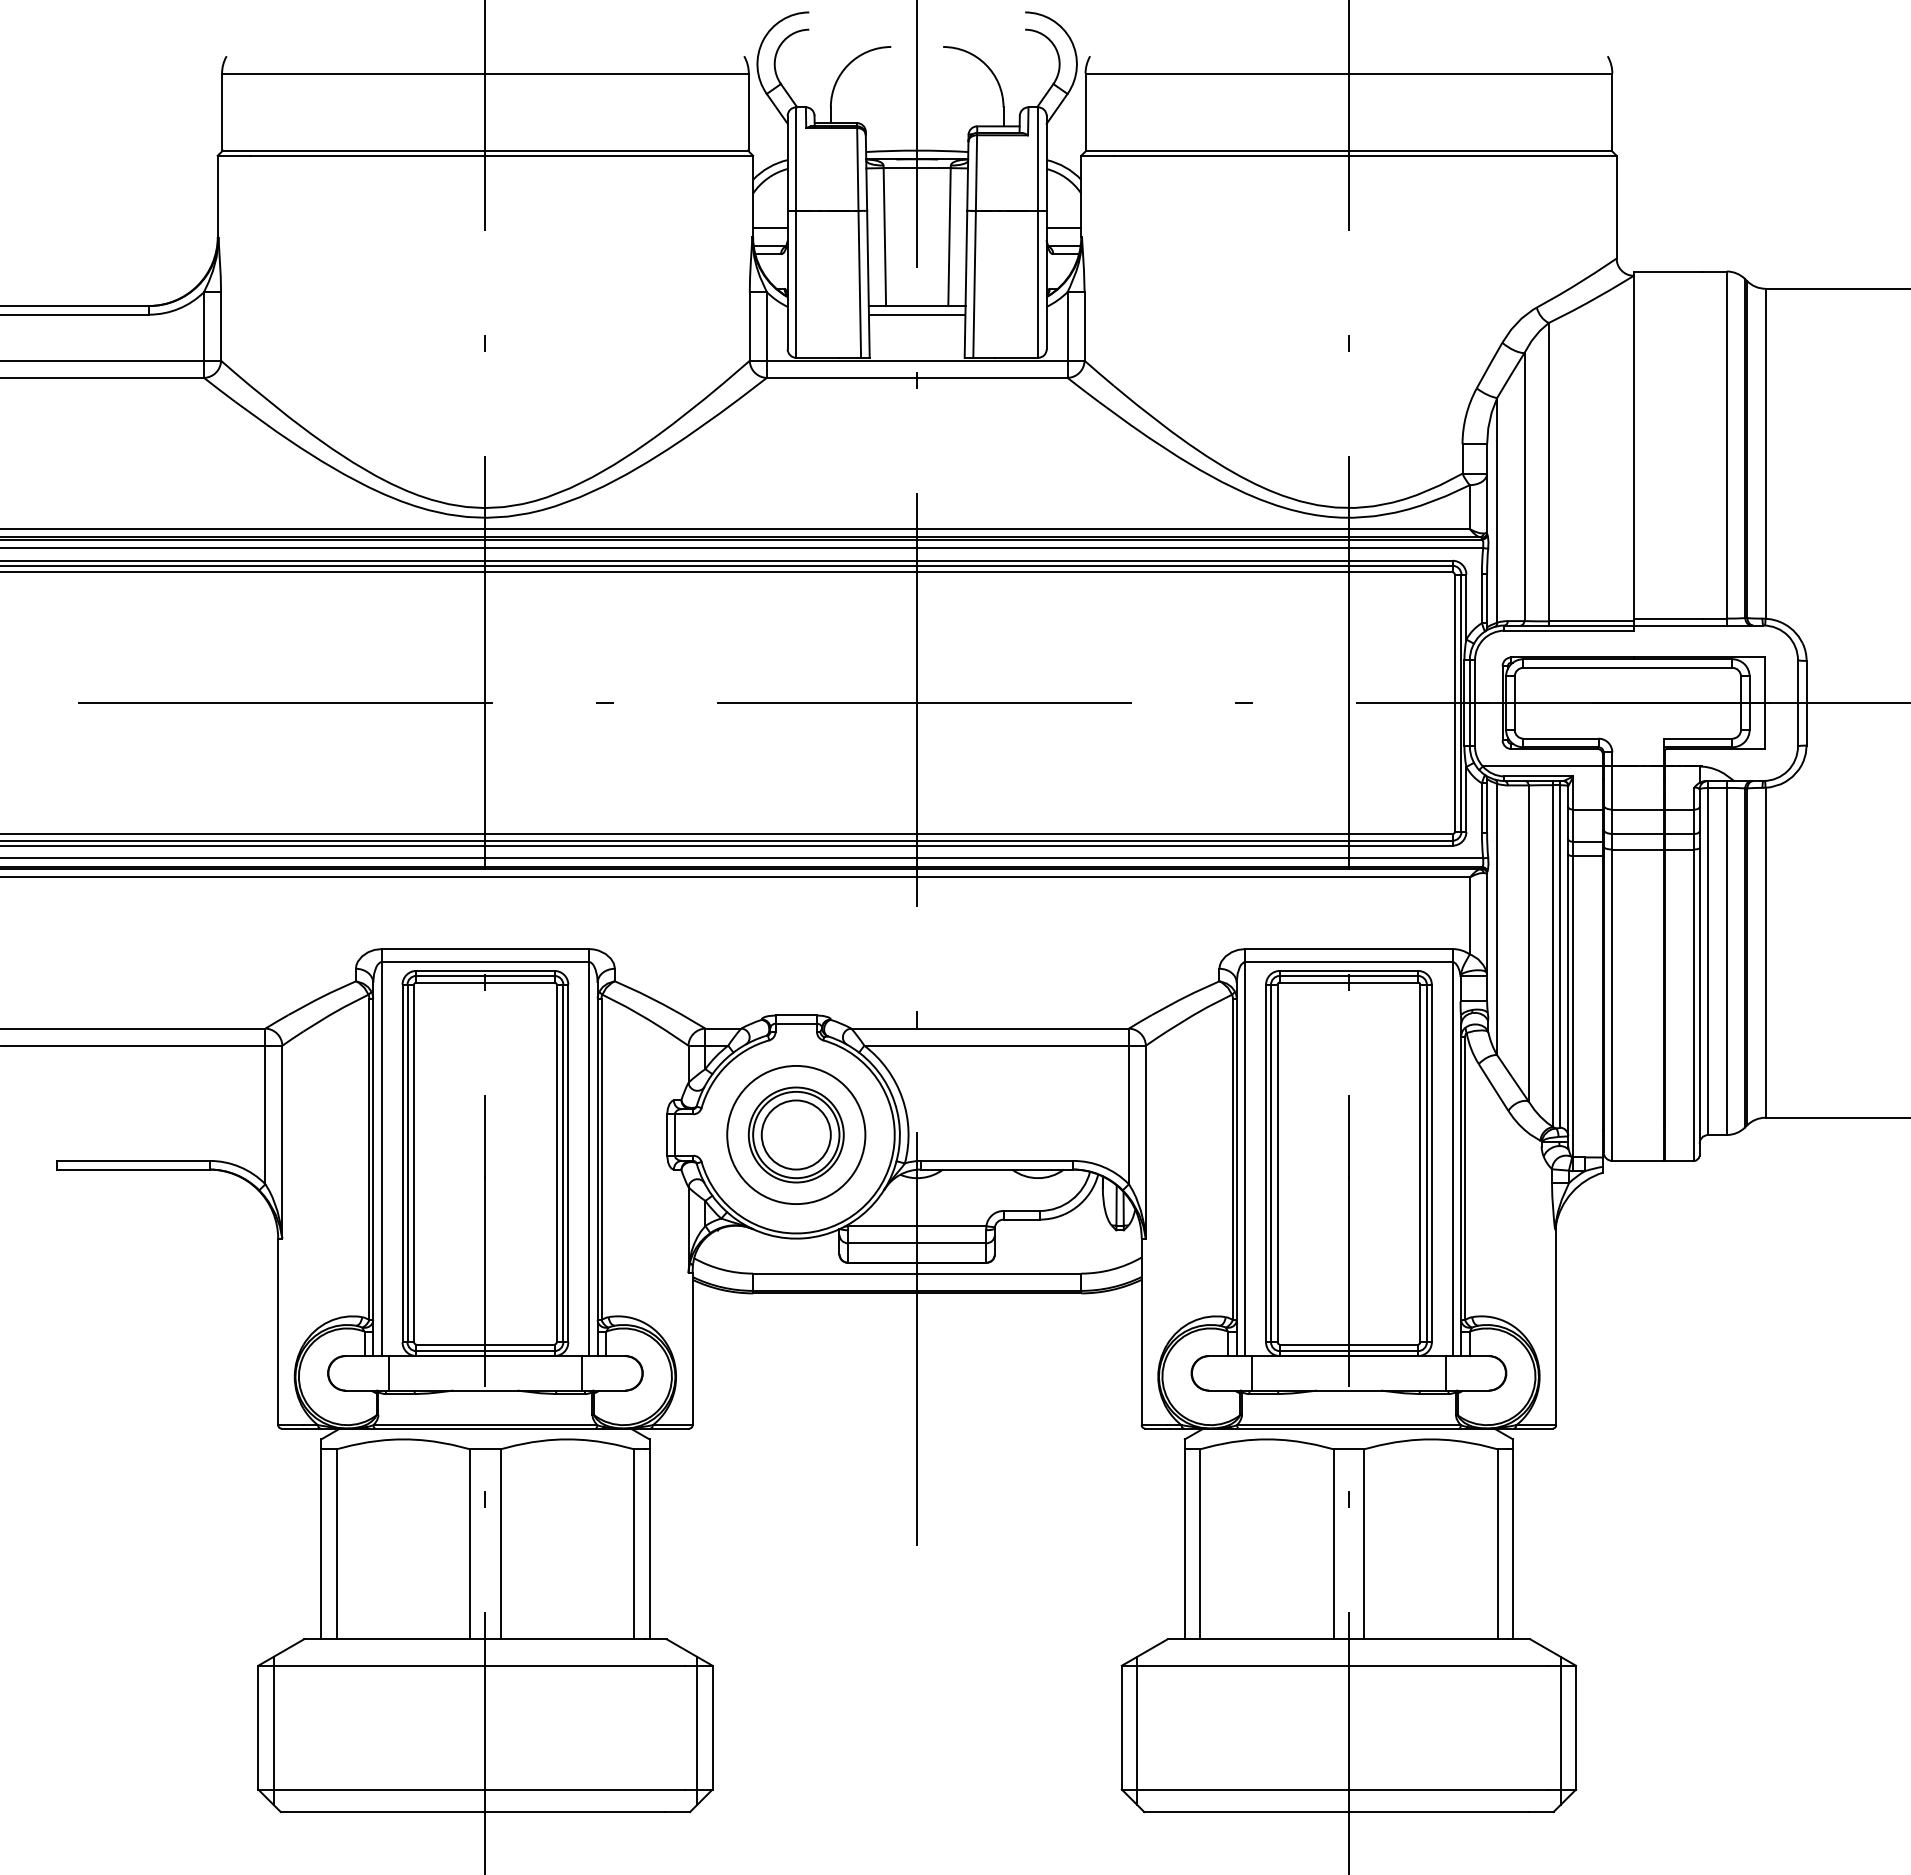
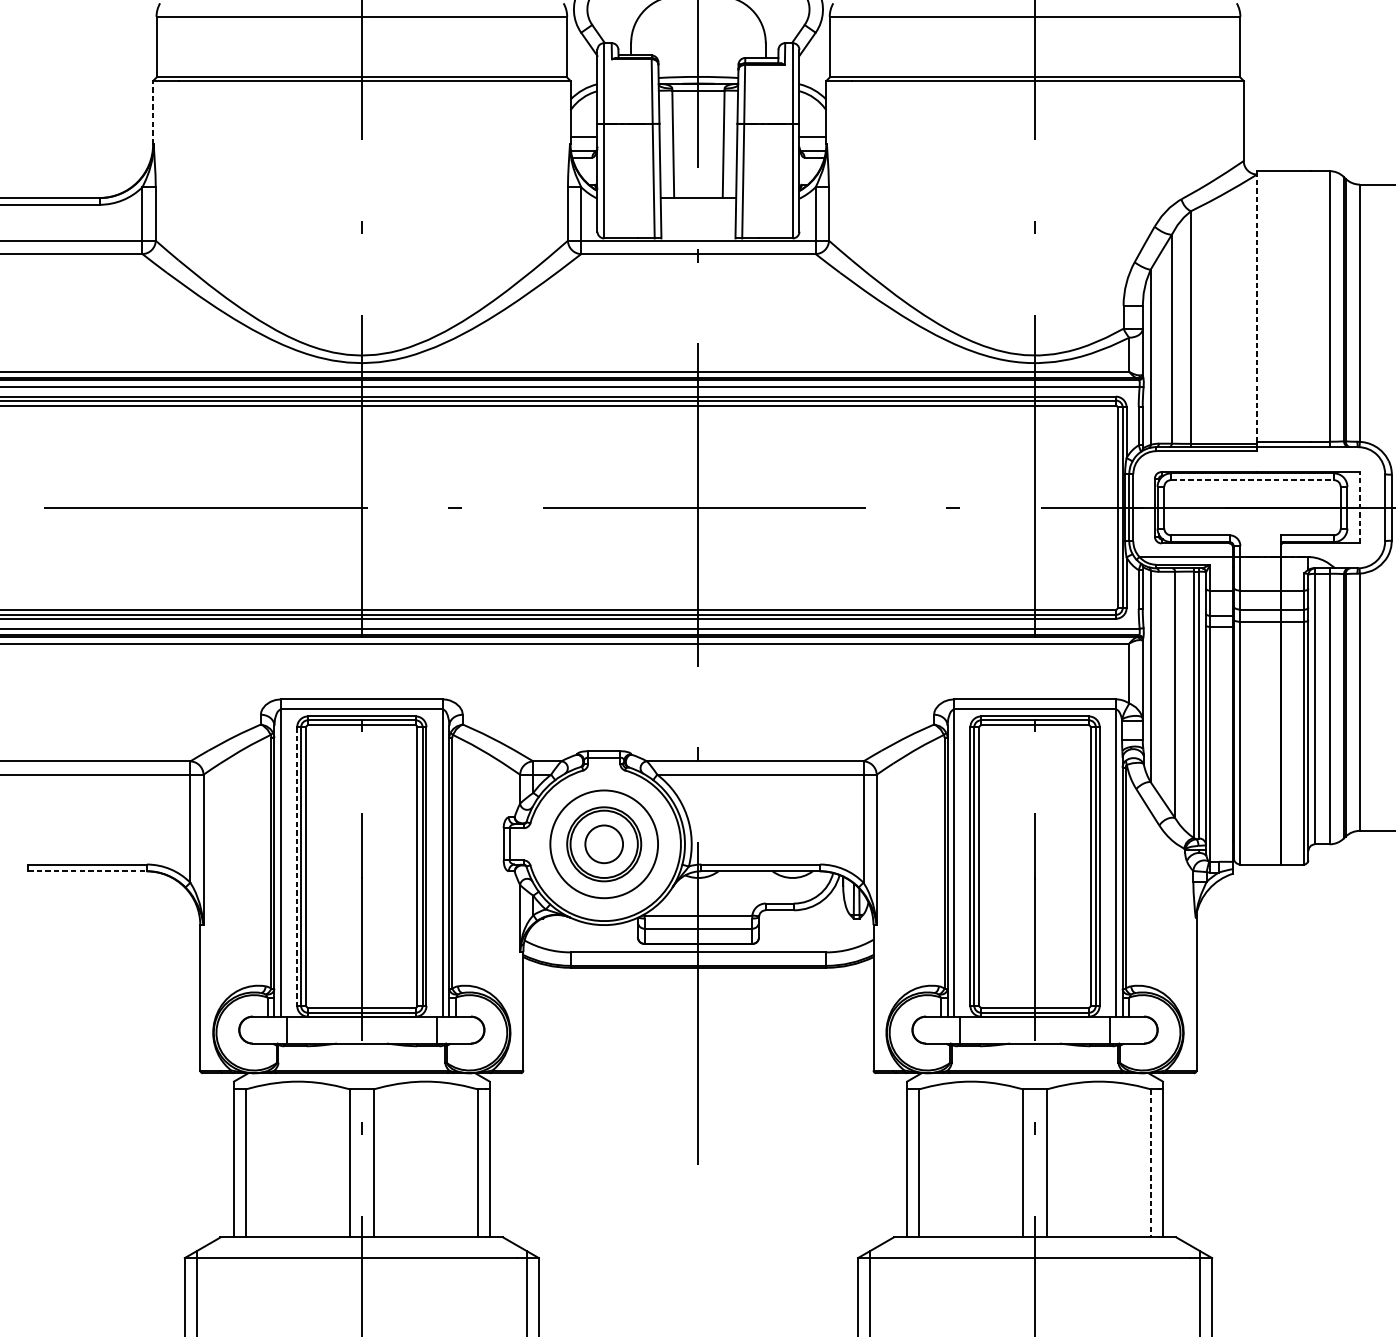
line: (217, 196) -> (152, 112), solid -> dashed
line: (916, 314) -> (697, 204), removed
line: (1633, 445) -> (1256, 306), solid -> dashed
line: (1628, 667) -> (1252, 479), solid -> dashed
line: (1765, 703) -> (1359, 507), solid -> dashed
circle: (795, 1134) -> (603, 843), size x0.7
line: (402, 1163) -> (297, 866), solid -> dashed
line: (134, 1169) -> (88, 871), solid -> dashed
line: (1497, 1544) -> (1150, 1163), solid -> dashed

